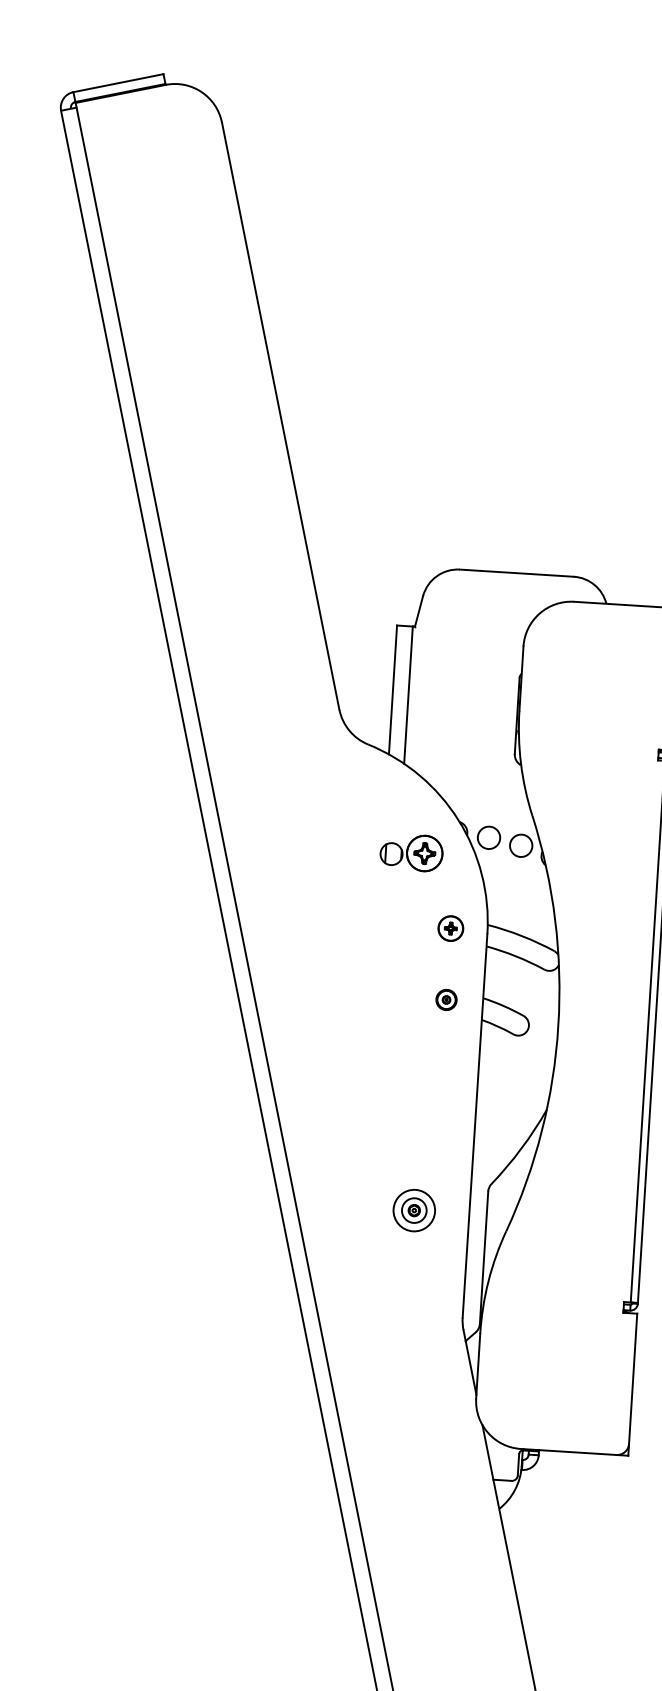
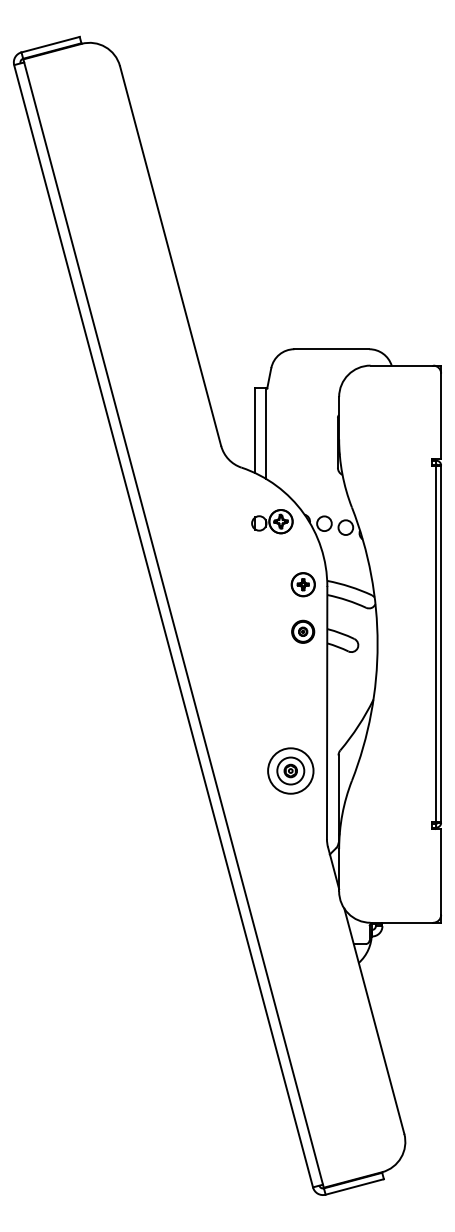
part: (411, 852) -> (272, 521), moved
part: (449, 928) -> (302, 584), size x1.43
part: (446, 999) -> (303, 631), size x1.67
part: (413, 1209) -> (290, 770), size x1.67

